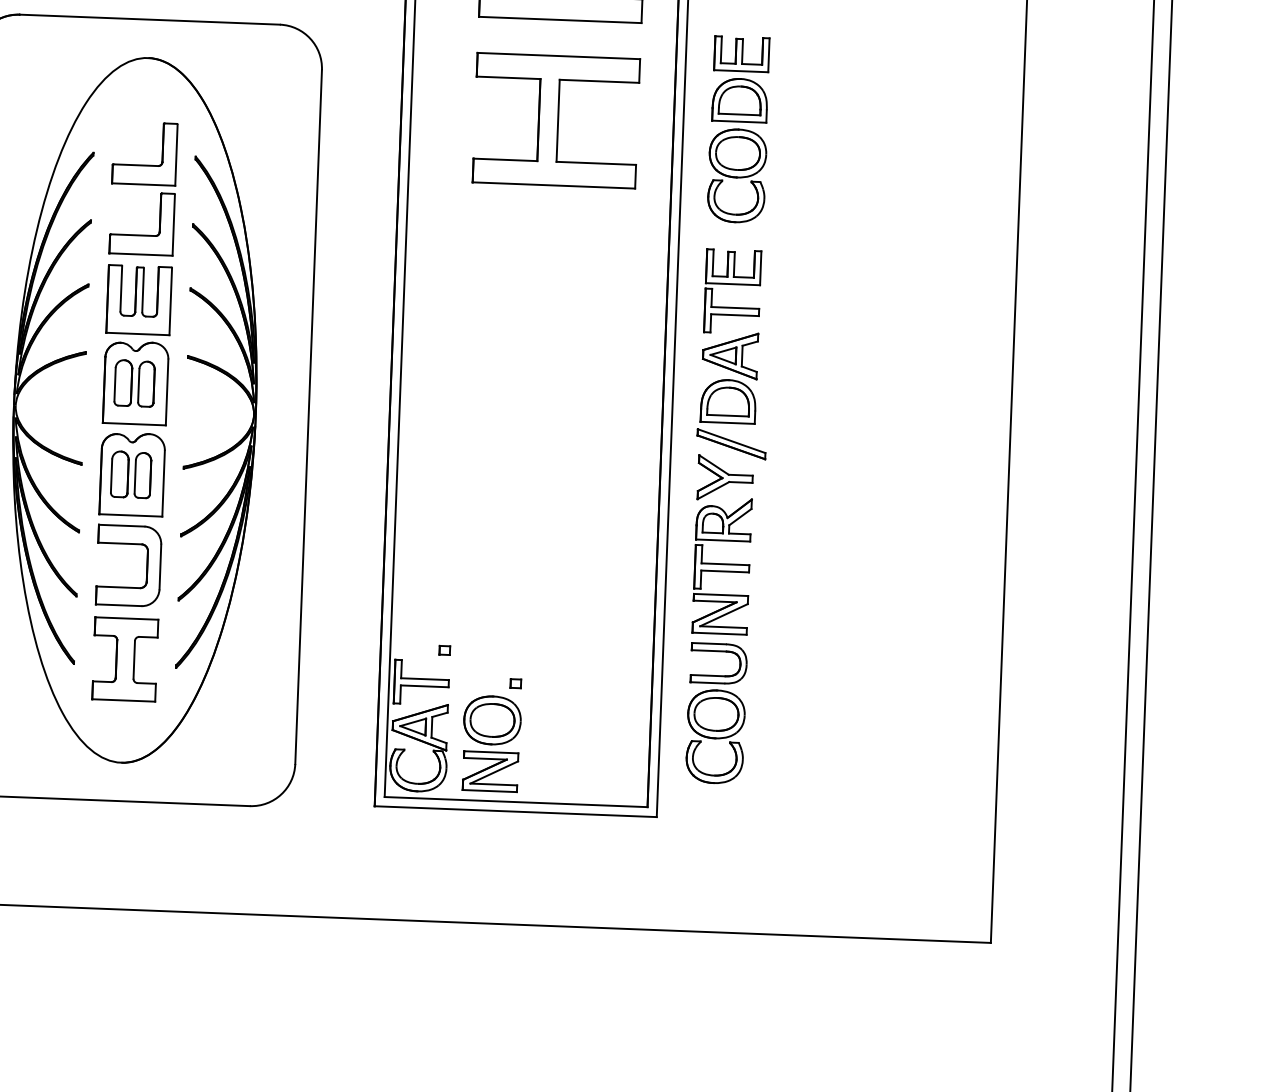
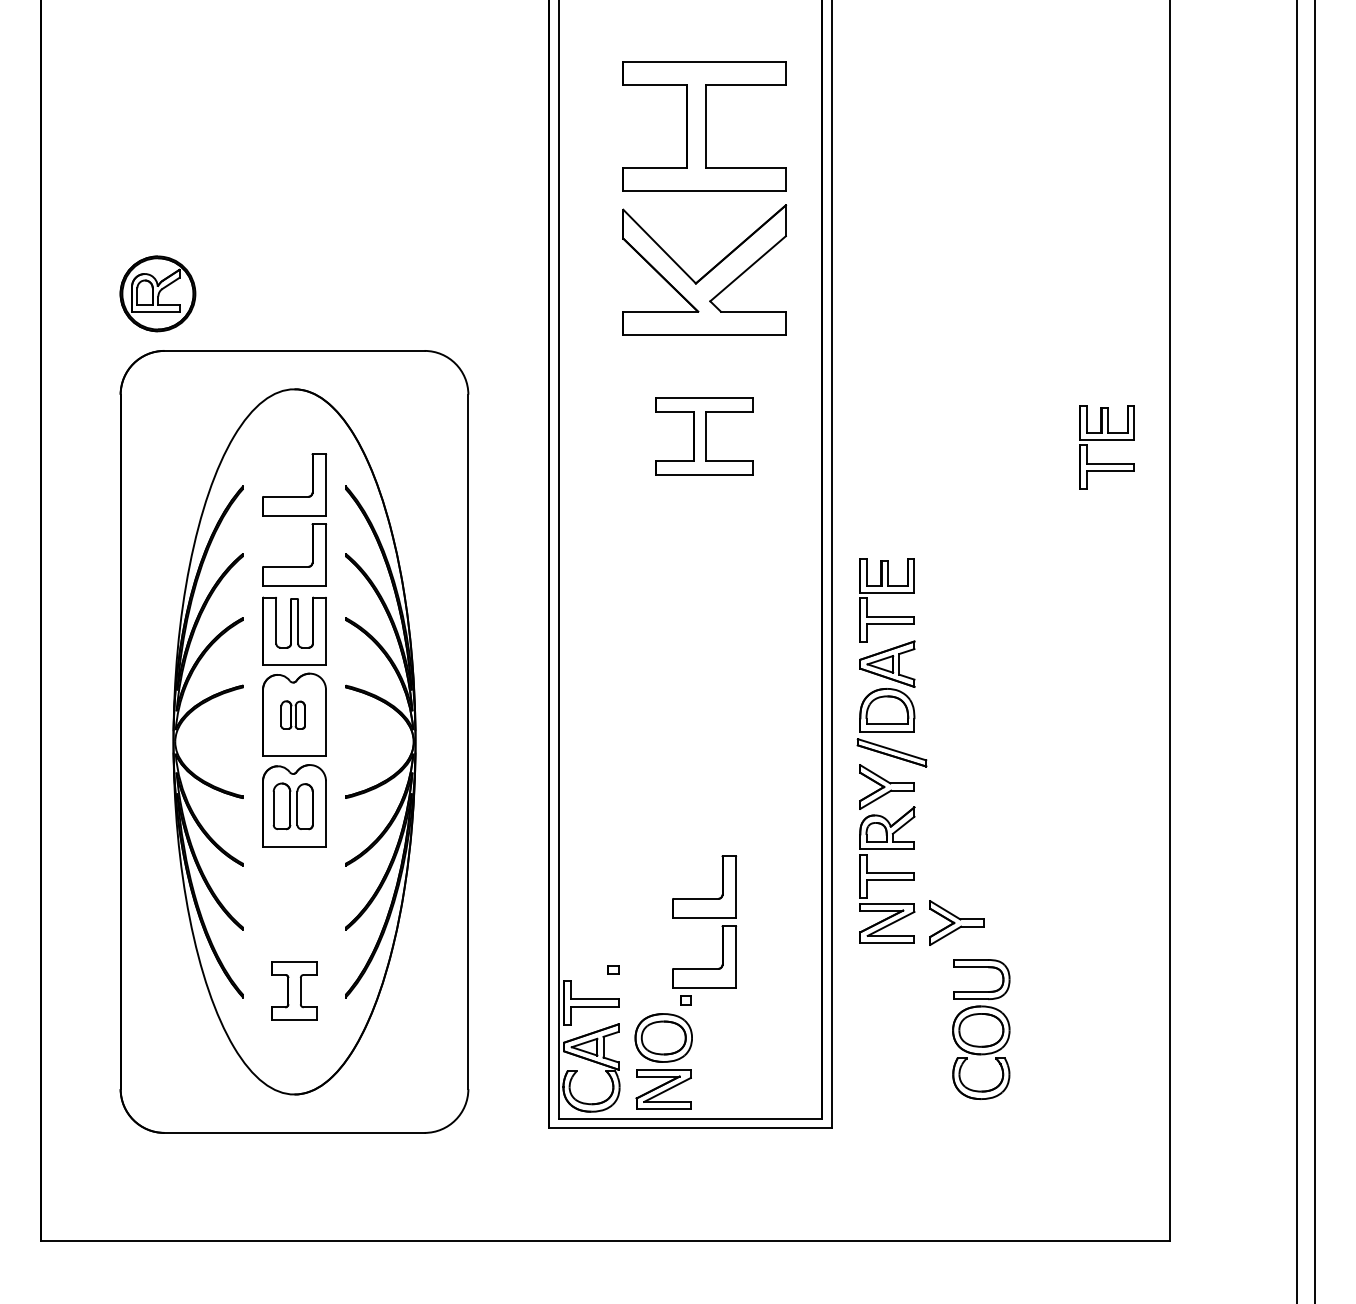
part: (556, 120) -> (704, 436), size x0.6
part: (739, 129) -> (887, 438), removed
part: (957, 140) -> (1106, 440), added
part: (133, 382) -> (292, 714), size x0.6
part: (146, 566) -> (312, 897), removed
part: (537, 605) -> (704, 921), added
part: (789, 616) -> (956, 922), added
part: (125, 658) -> (294, 990), size x0.7
part: (716, 713) -> (981, 1029), moved

